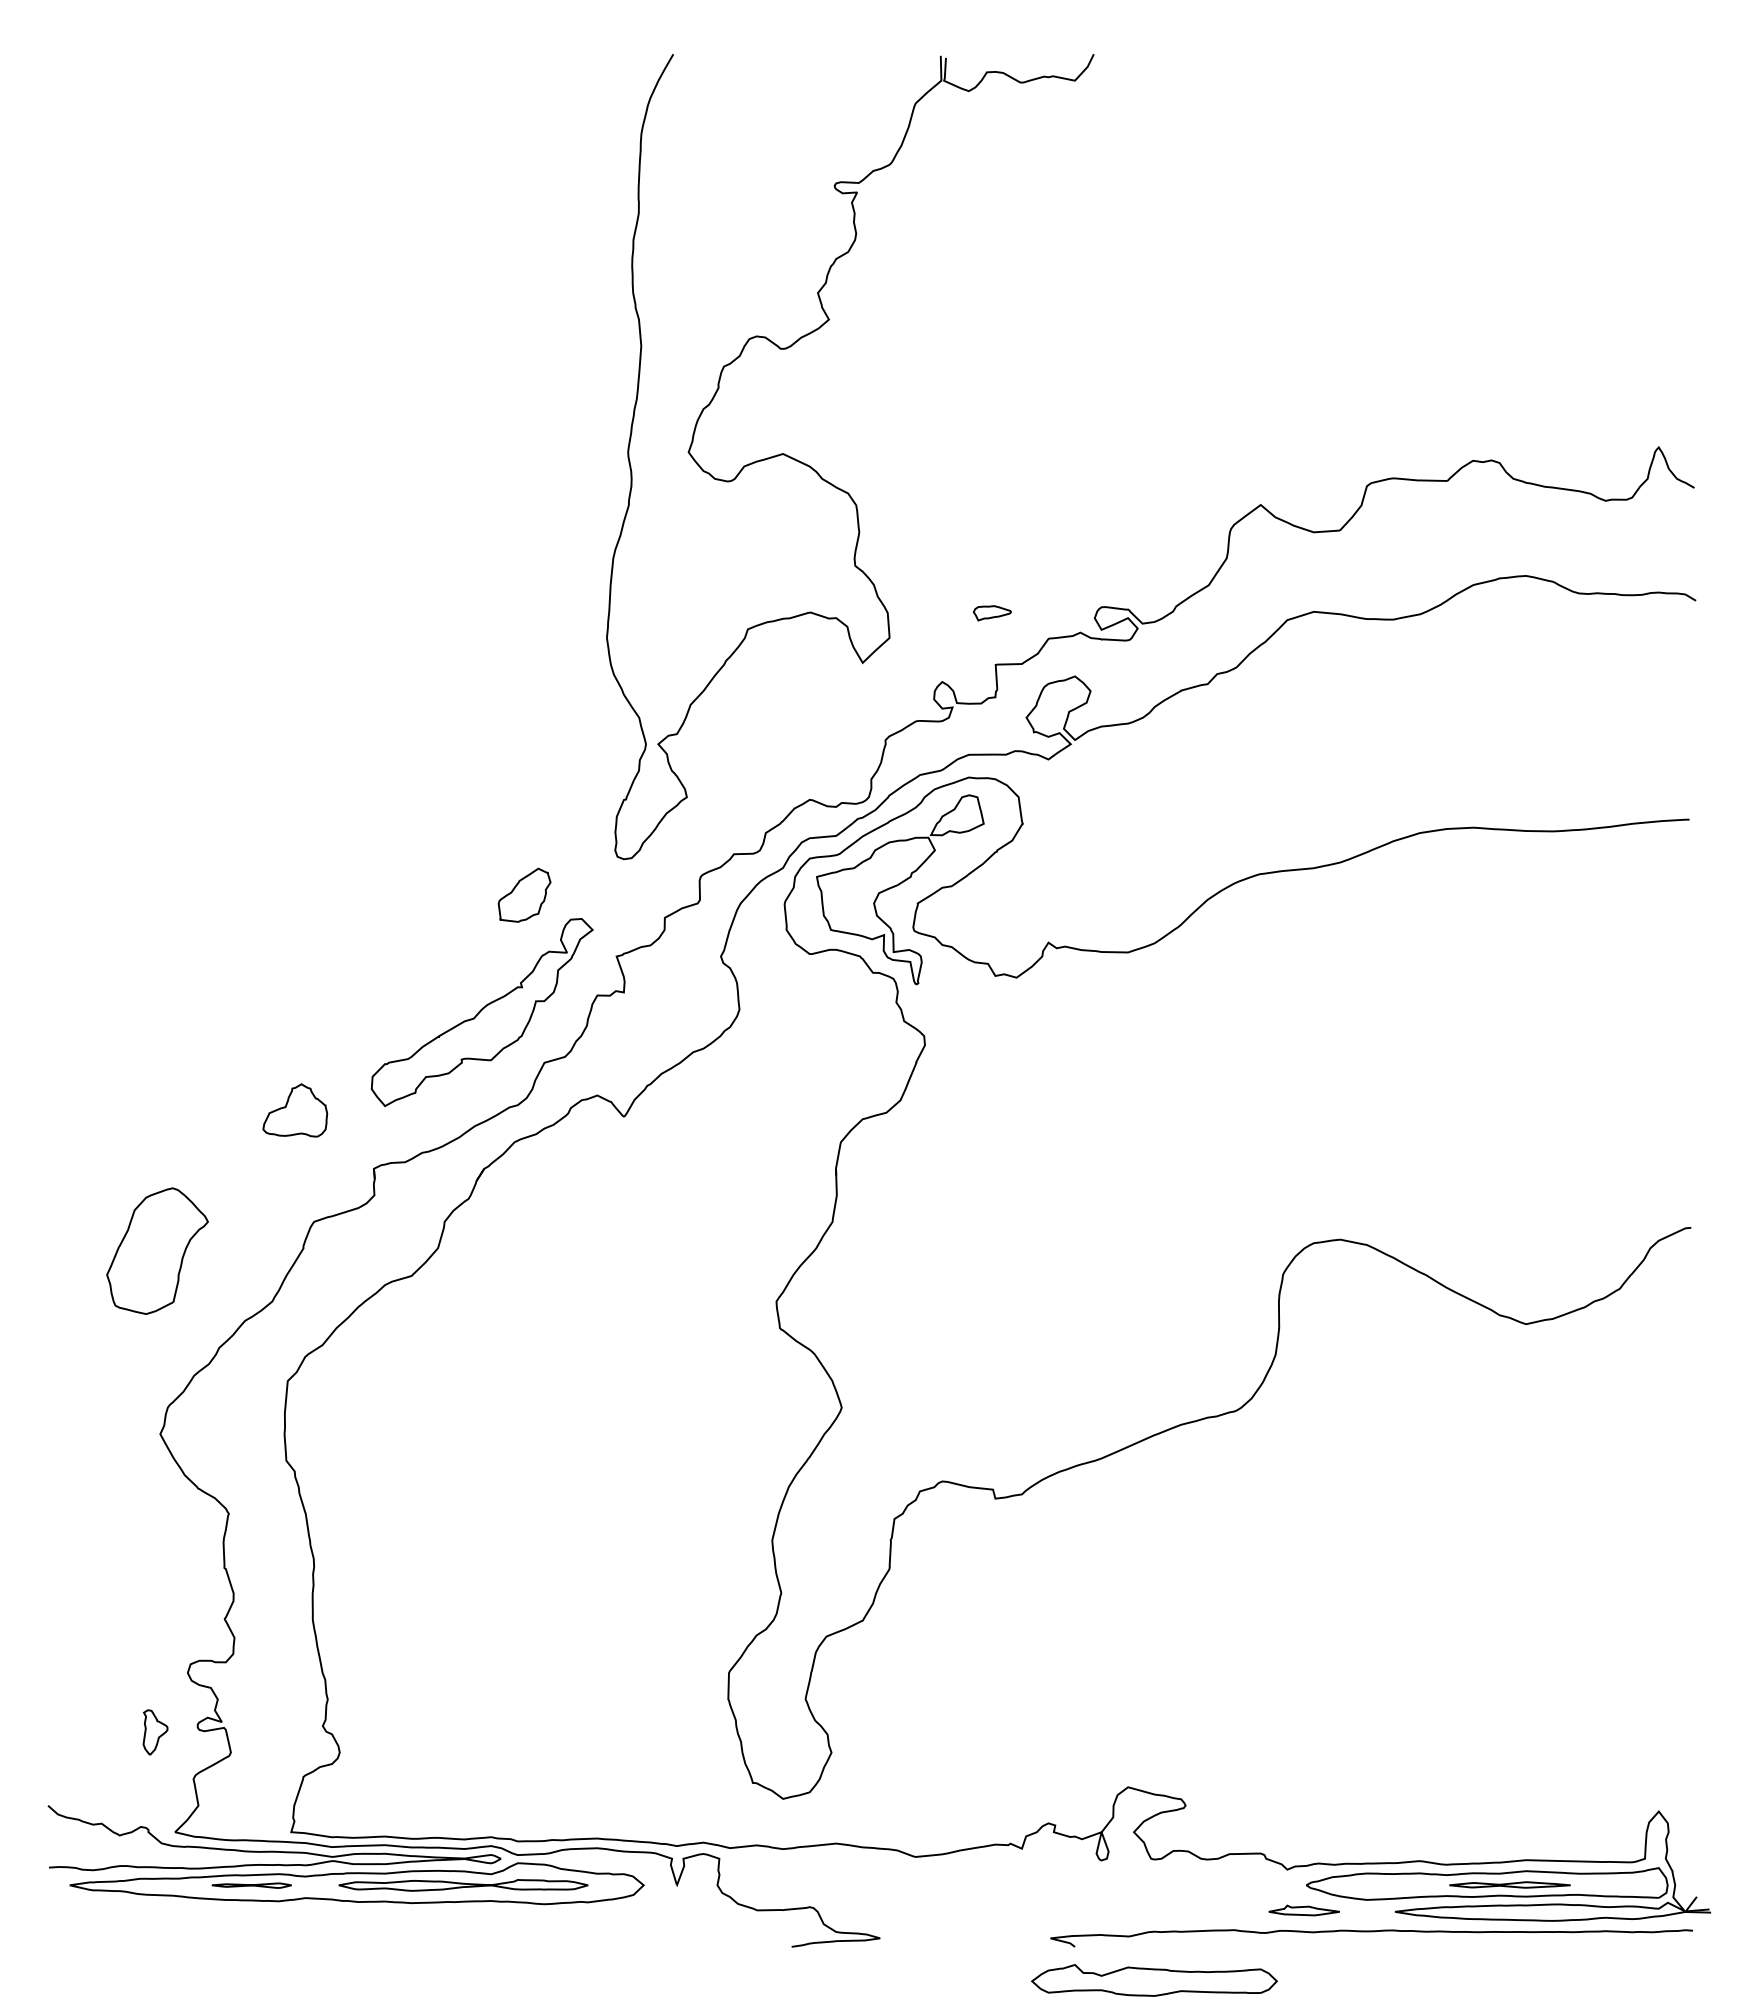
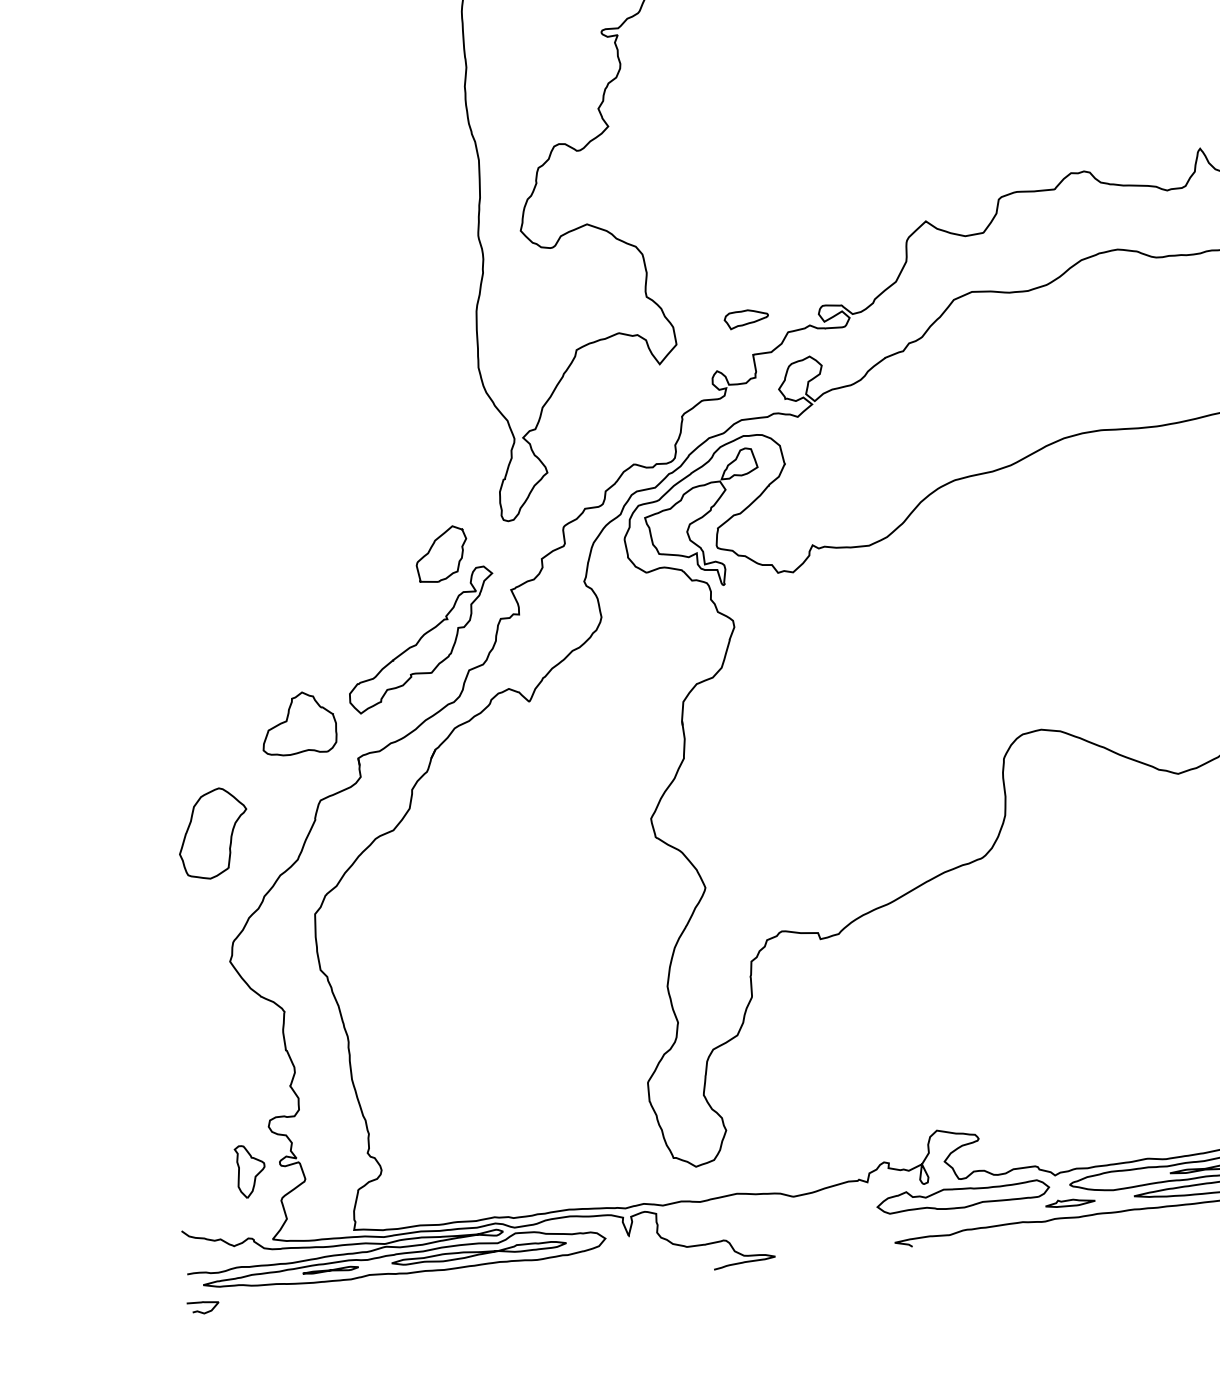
part: (992, 613) -> (746, 319), size x1.67
part: (524, 895) -> (441, 554), size x1.43
part: (295, 1110) -> (298, 723), size x1.67
part: (155, 1732) -> (250, 1171), size x1.67
curve: (66, 1910) -> (202, 1303), added
part: (1154, 1980) -> (963, 1196), moved

